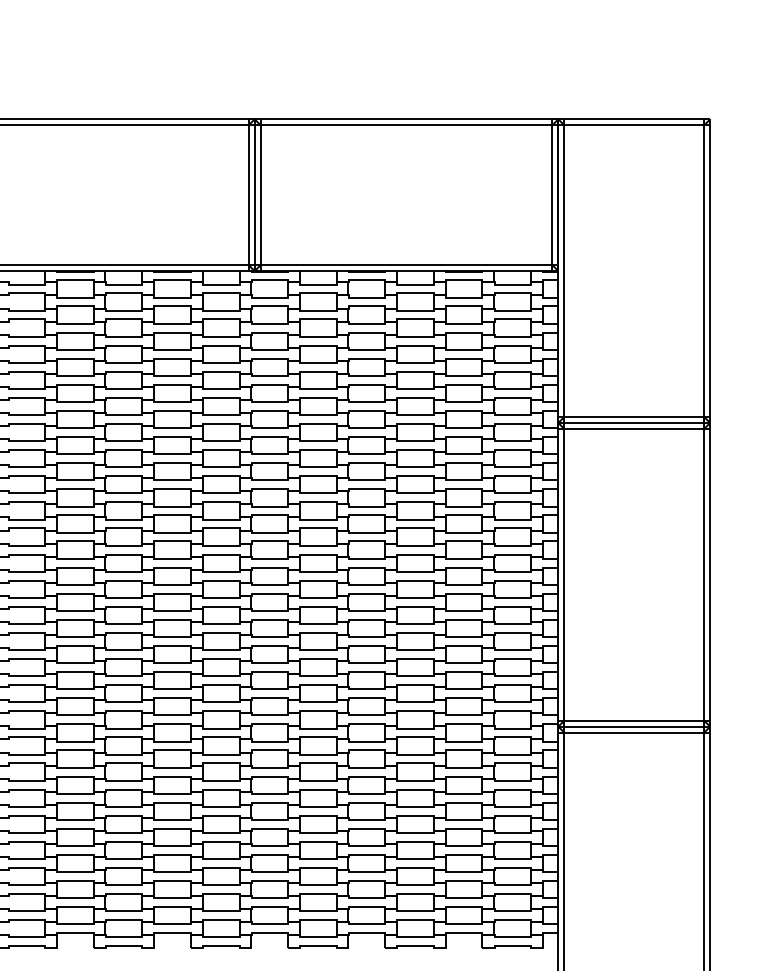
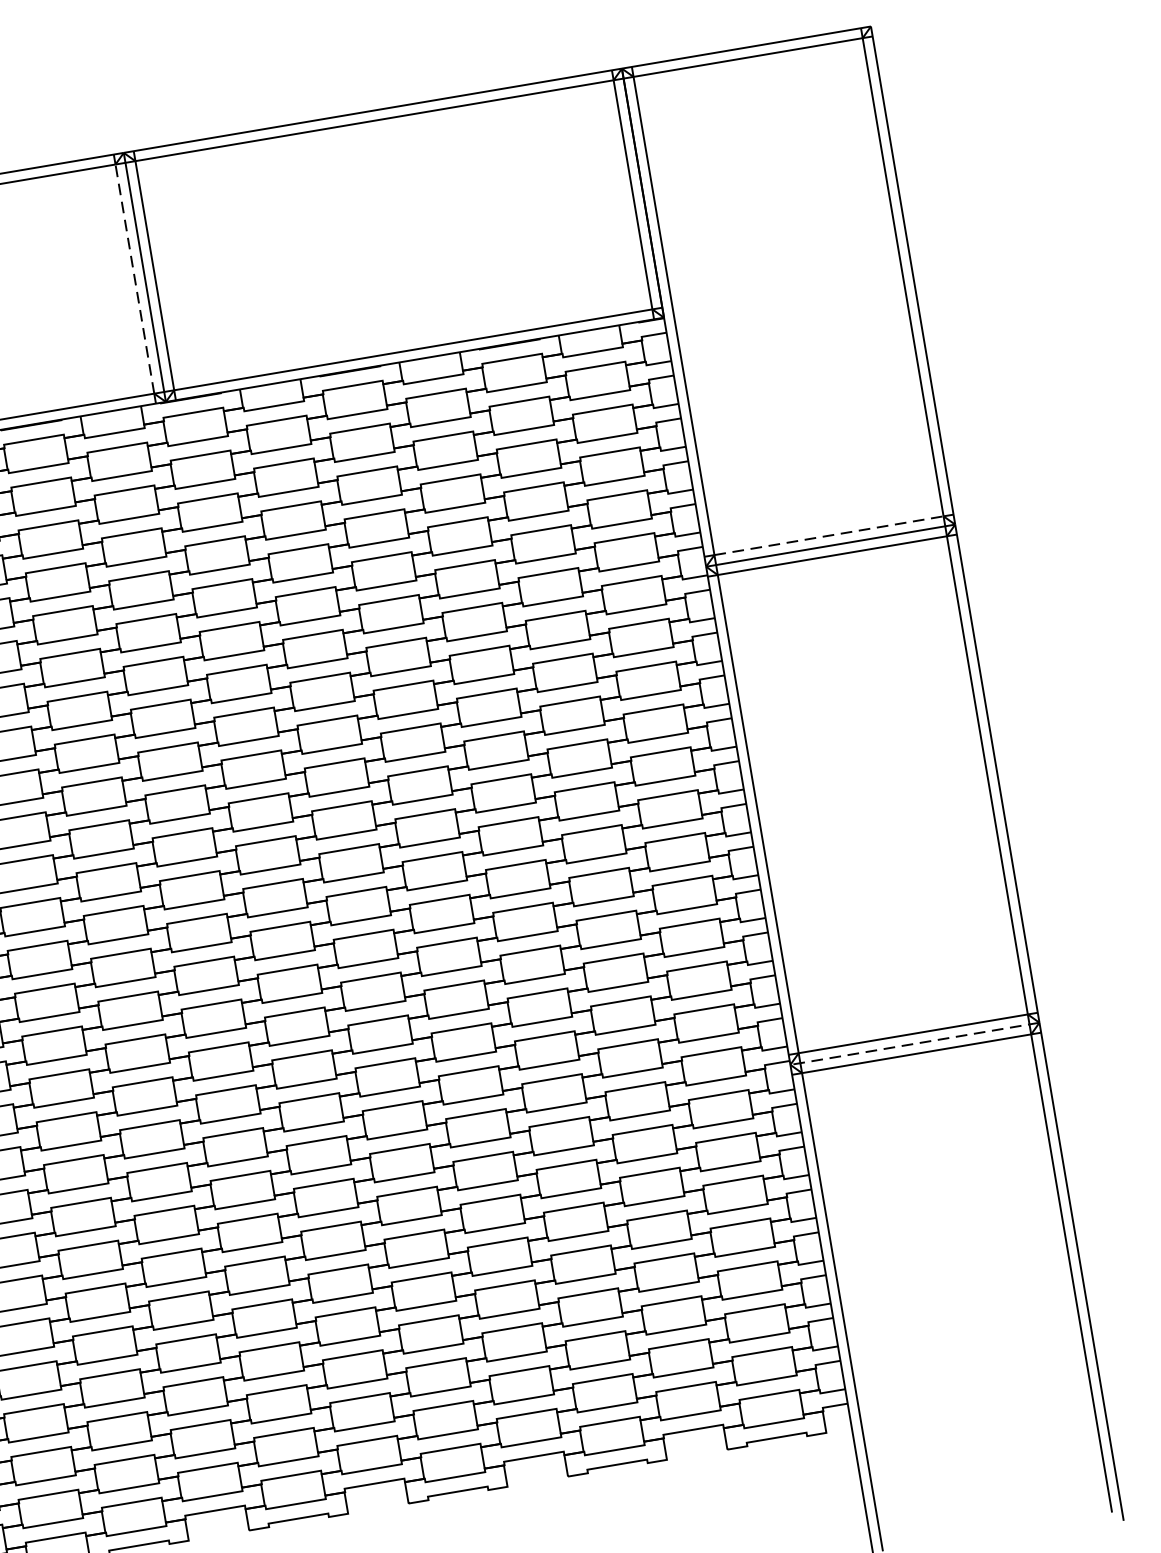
line: (248, 195) -> (134, 279), solid -> dashed
line: (634, 416) -> (829, 534), solid -> dashed
line: (634, 726) -> (915, 1043), solid -> dashed

